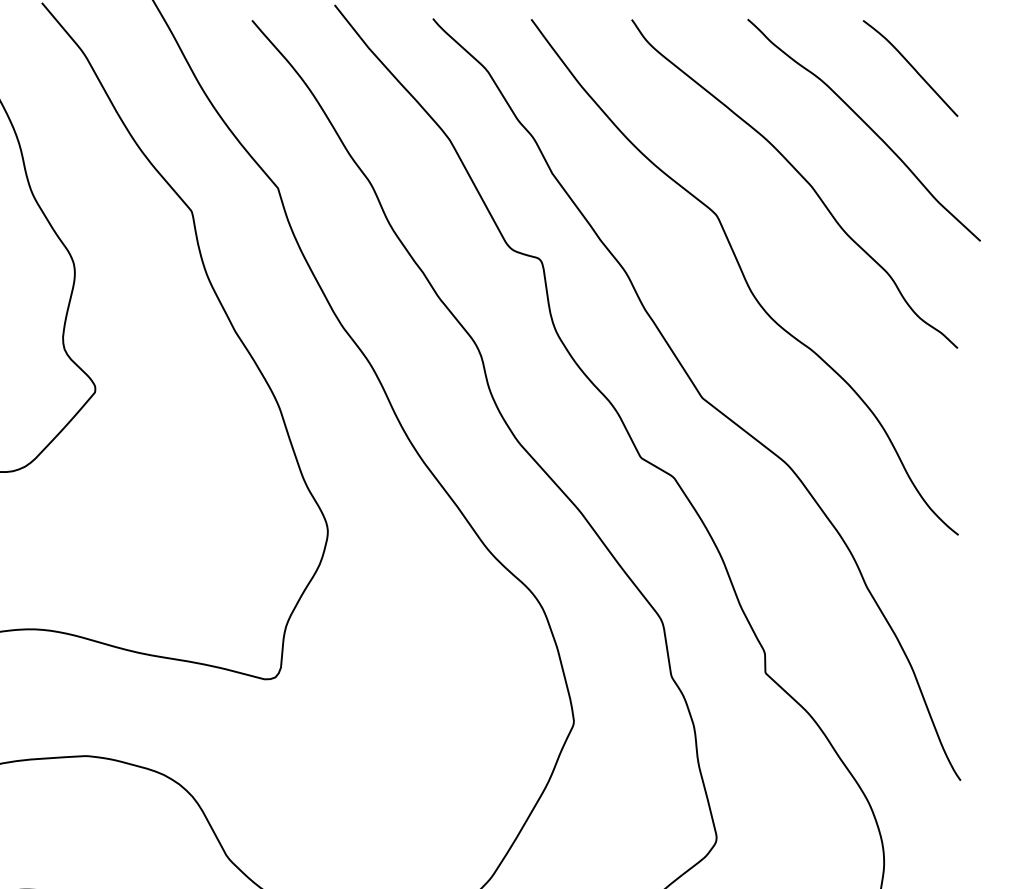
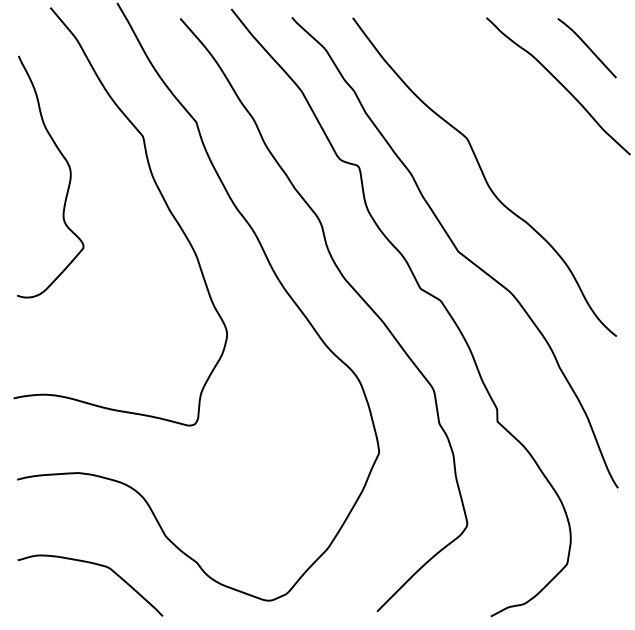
curve: (801, 177) -> (519, 115), removed

